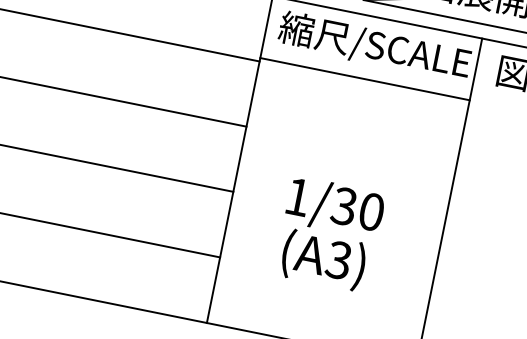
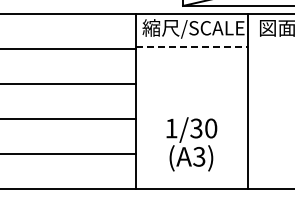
line: (366, 79) -> (192, 46), solid -> dashed
text: (329, 234) -> (191, 144), moved

